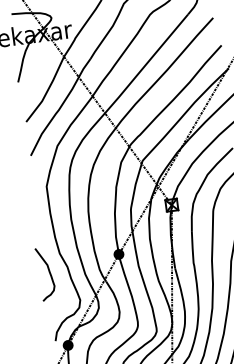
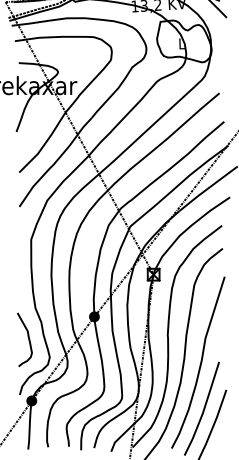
curve: (49, 273) -> (28, 339), moved

